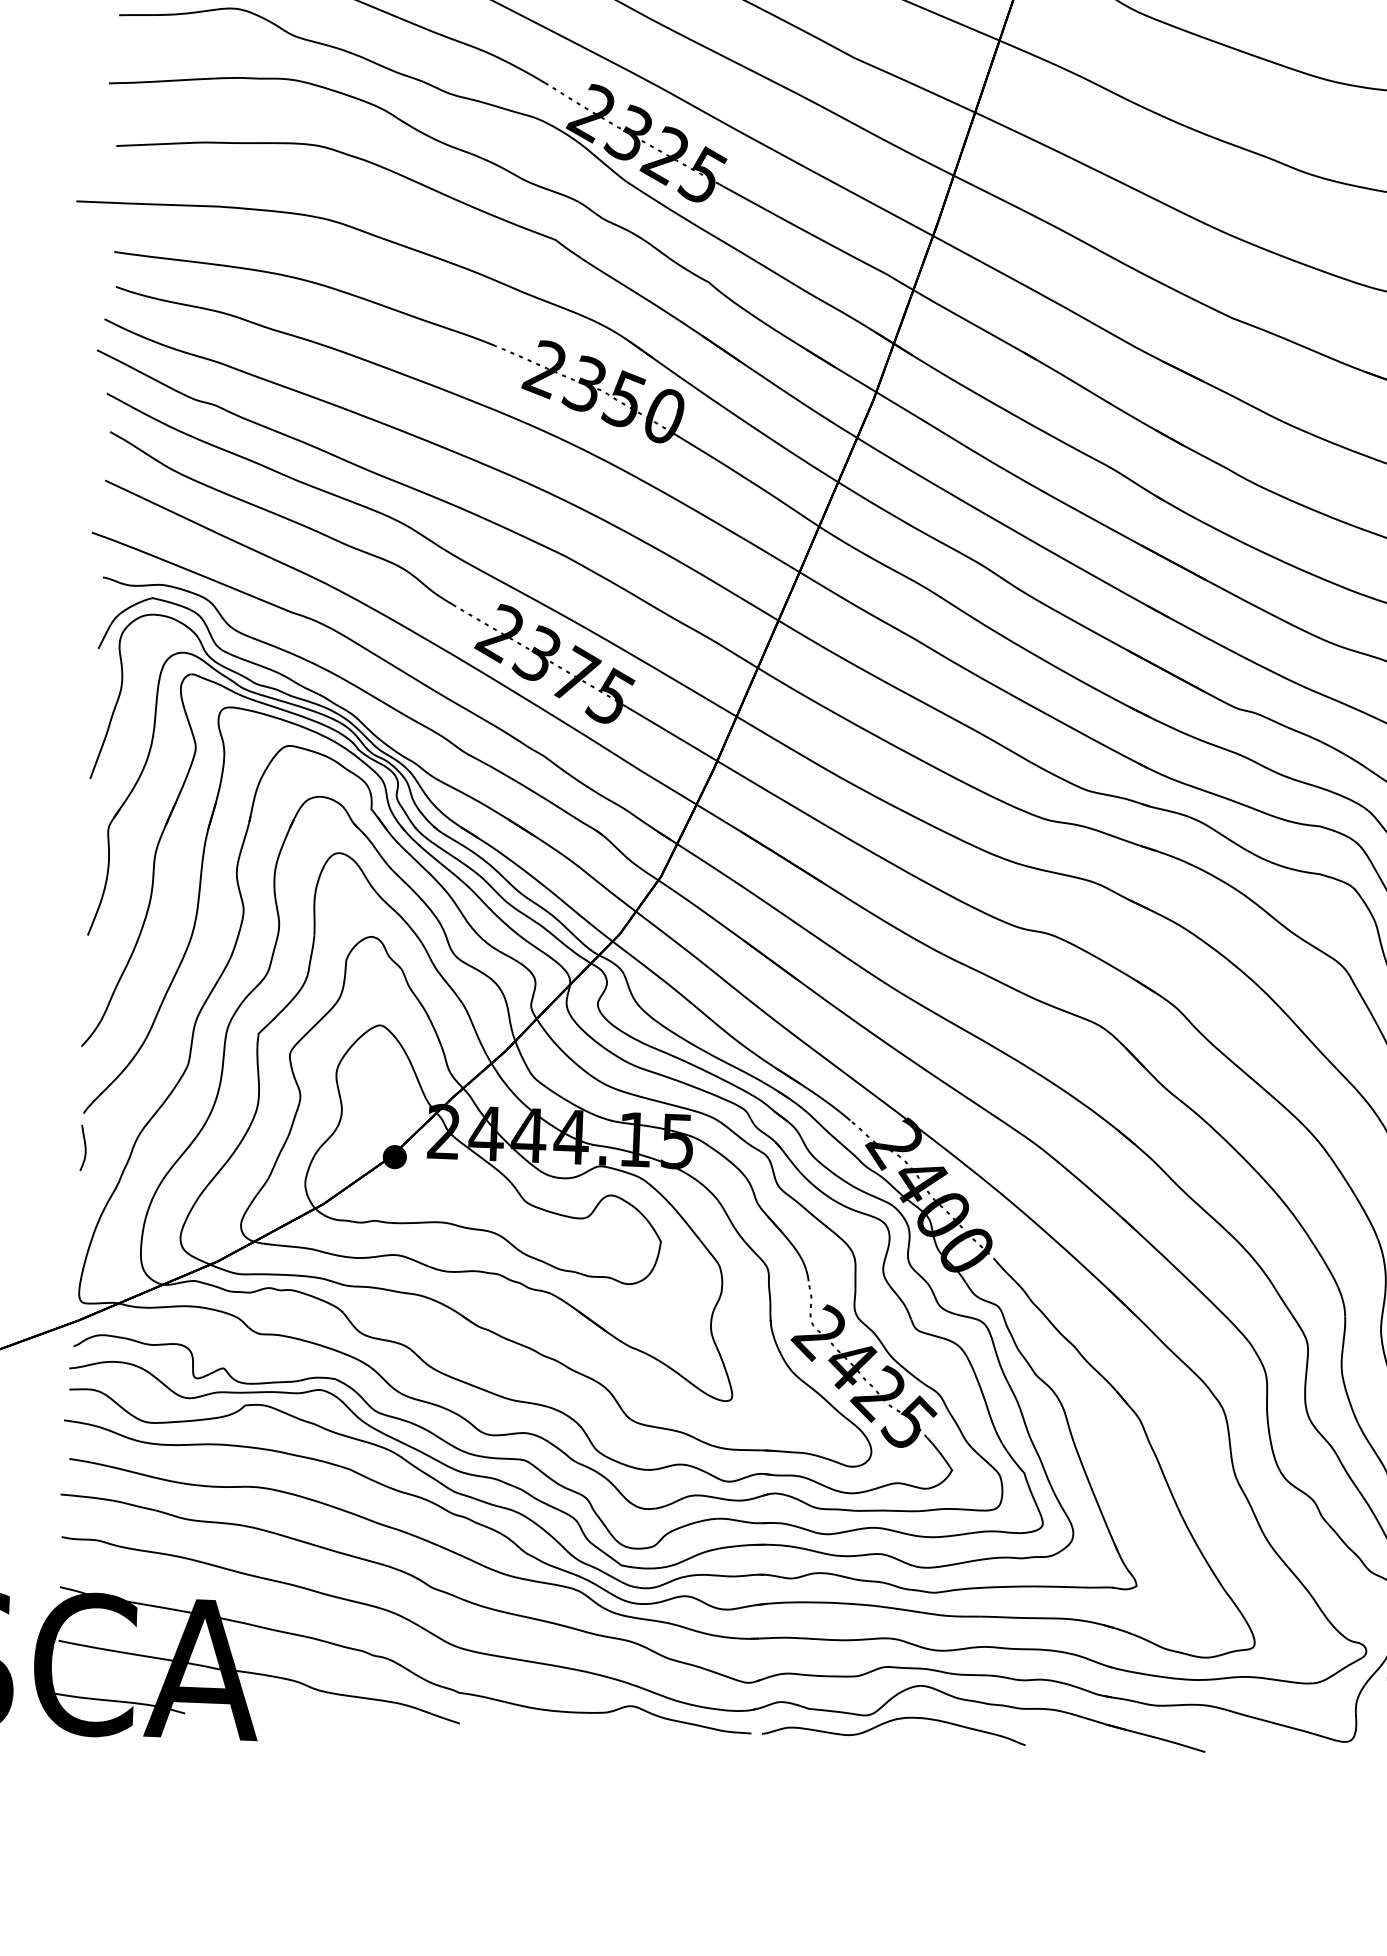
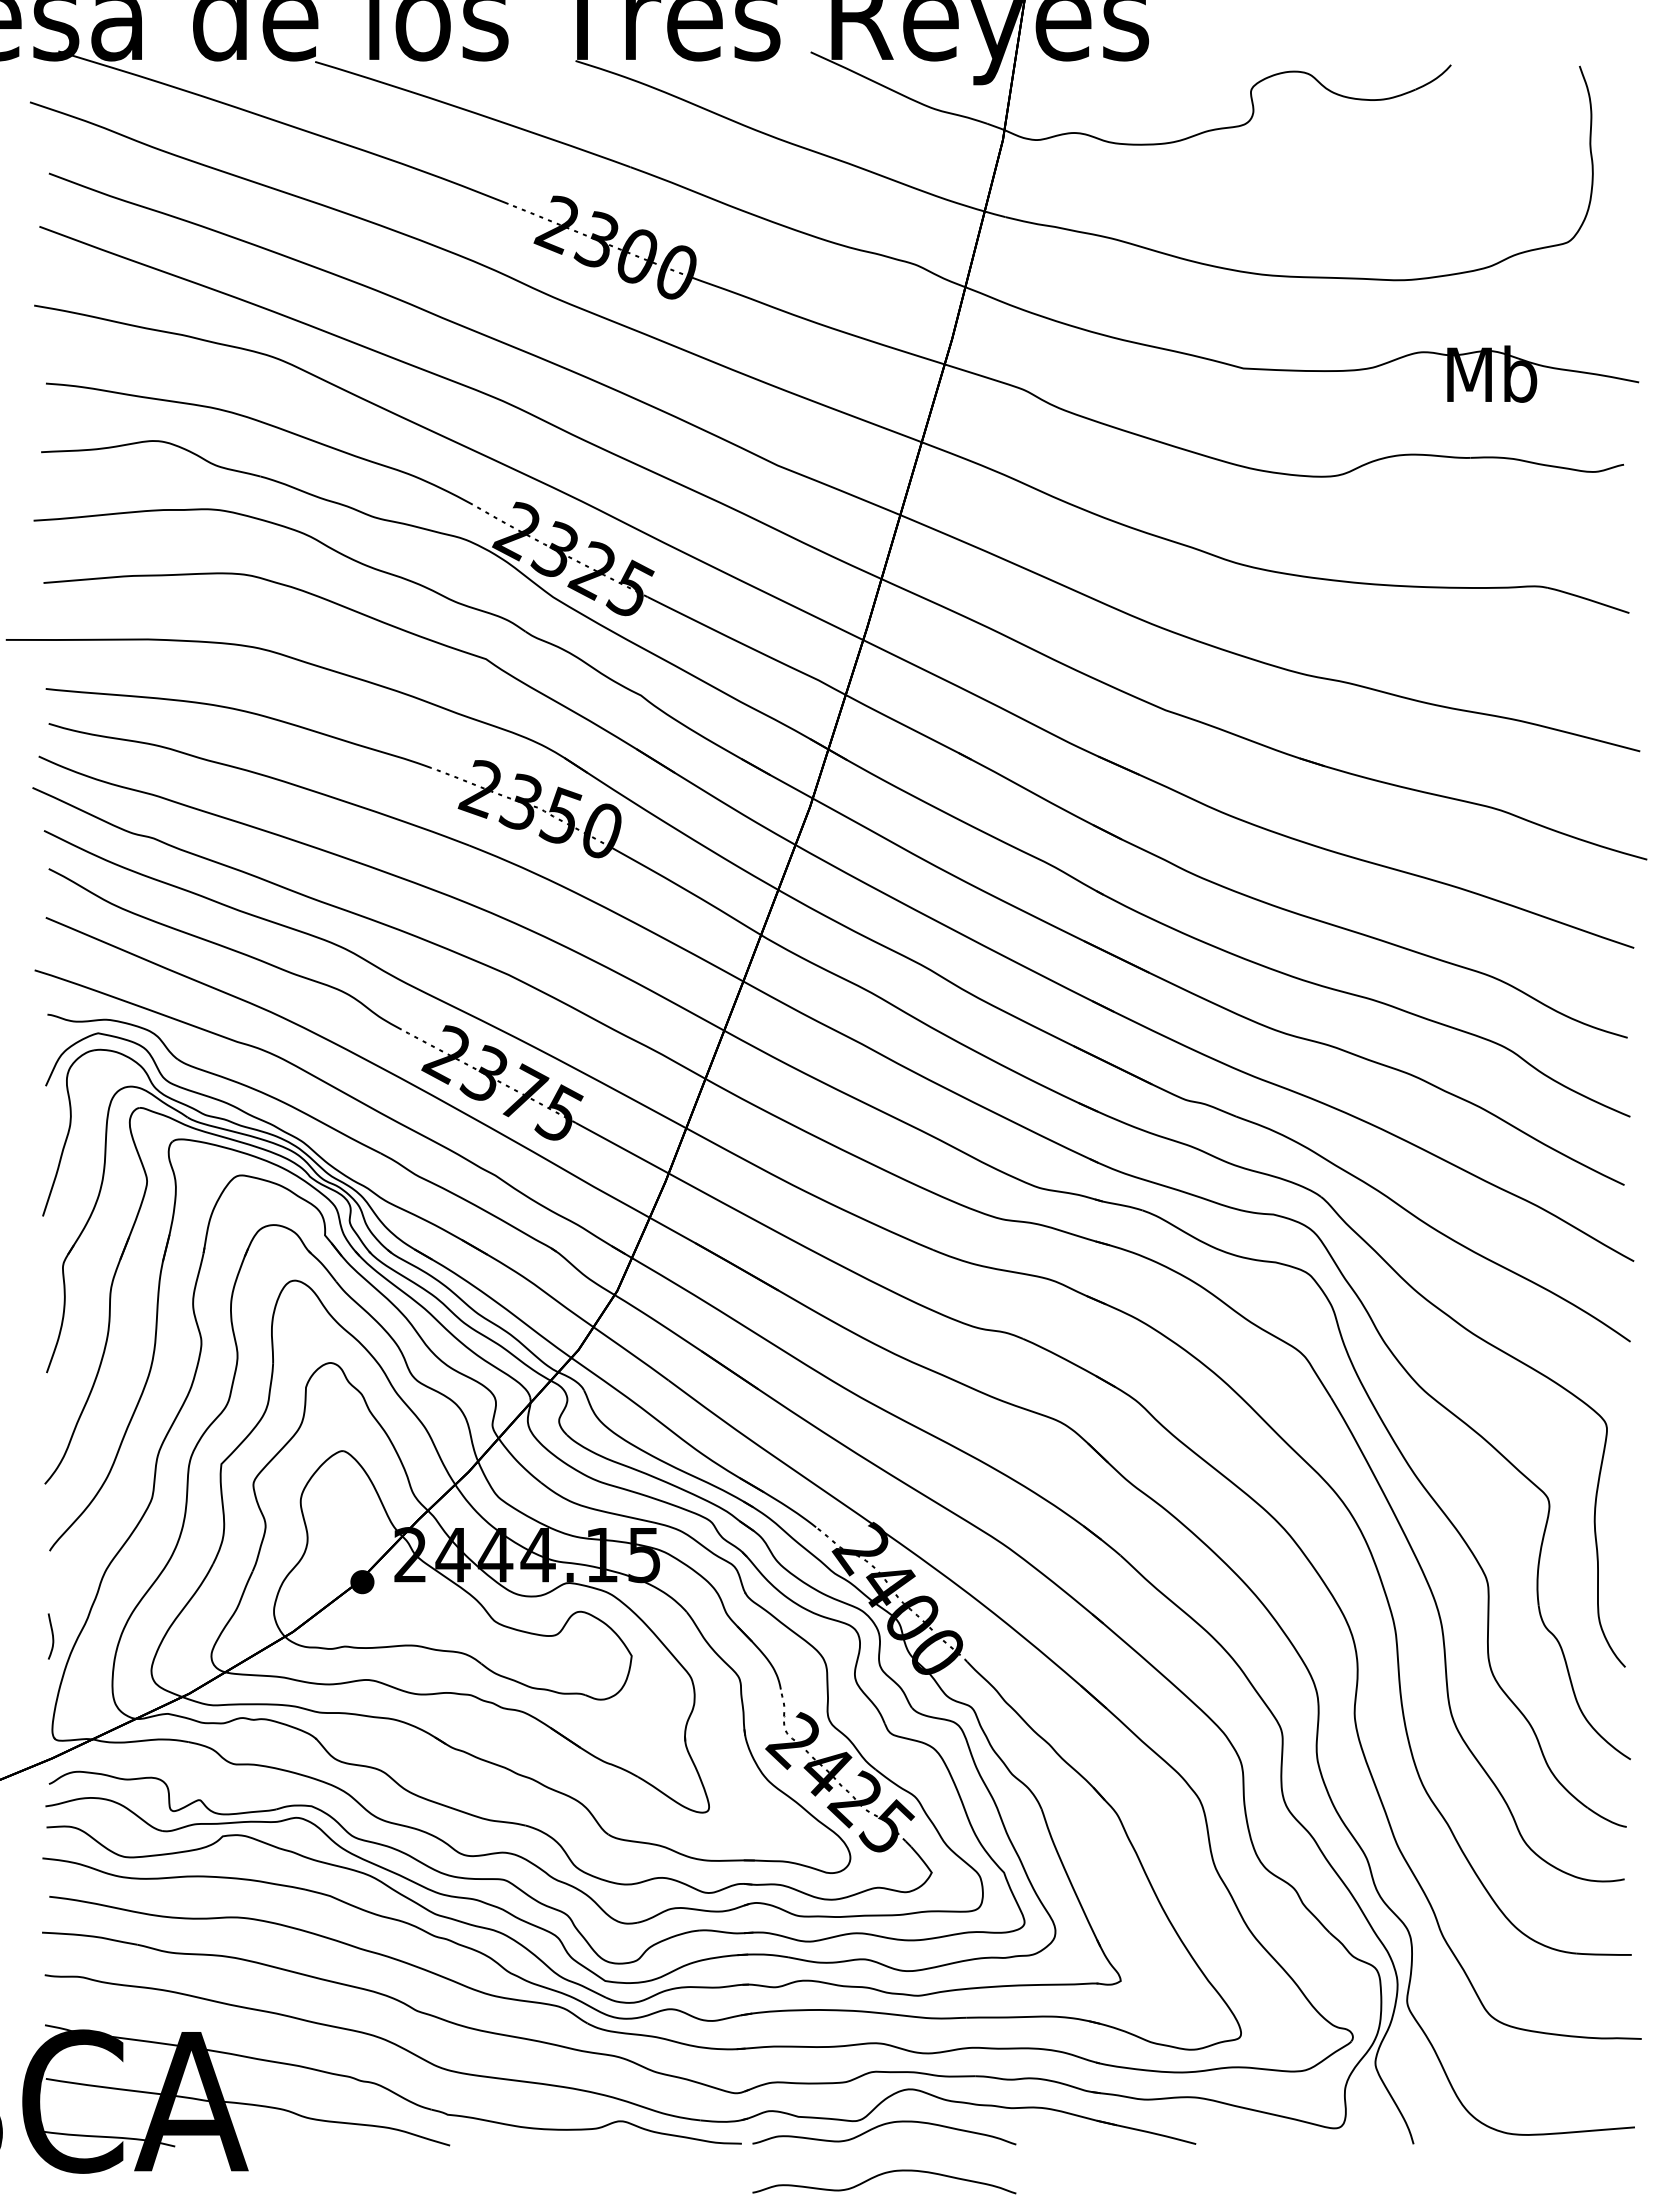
curve: (85, 1148) -> (52, 1636), moved
curve: (889, 1770) -> (881, 2175), added

